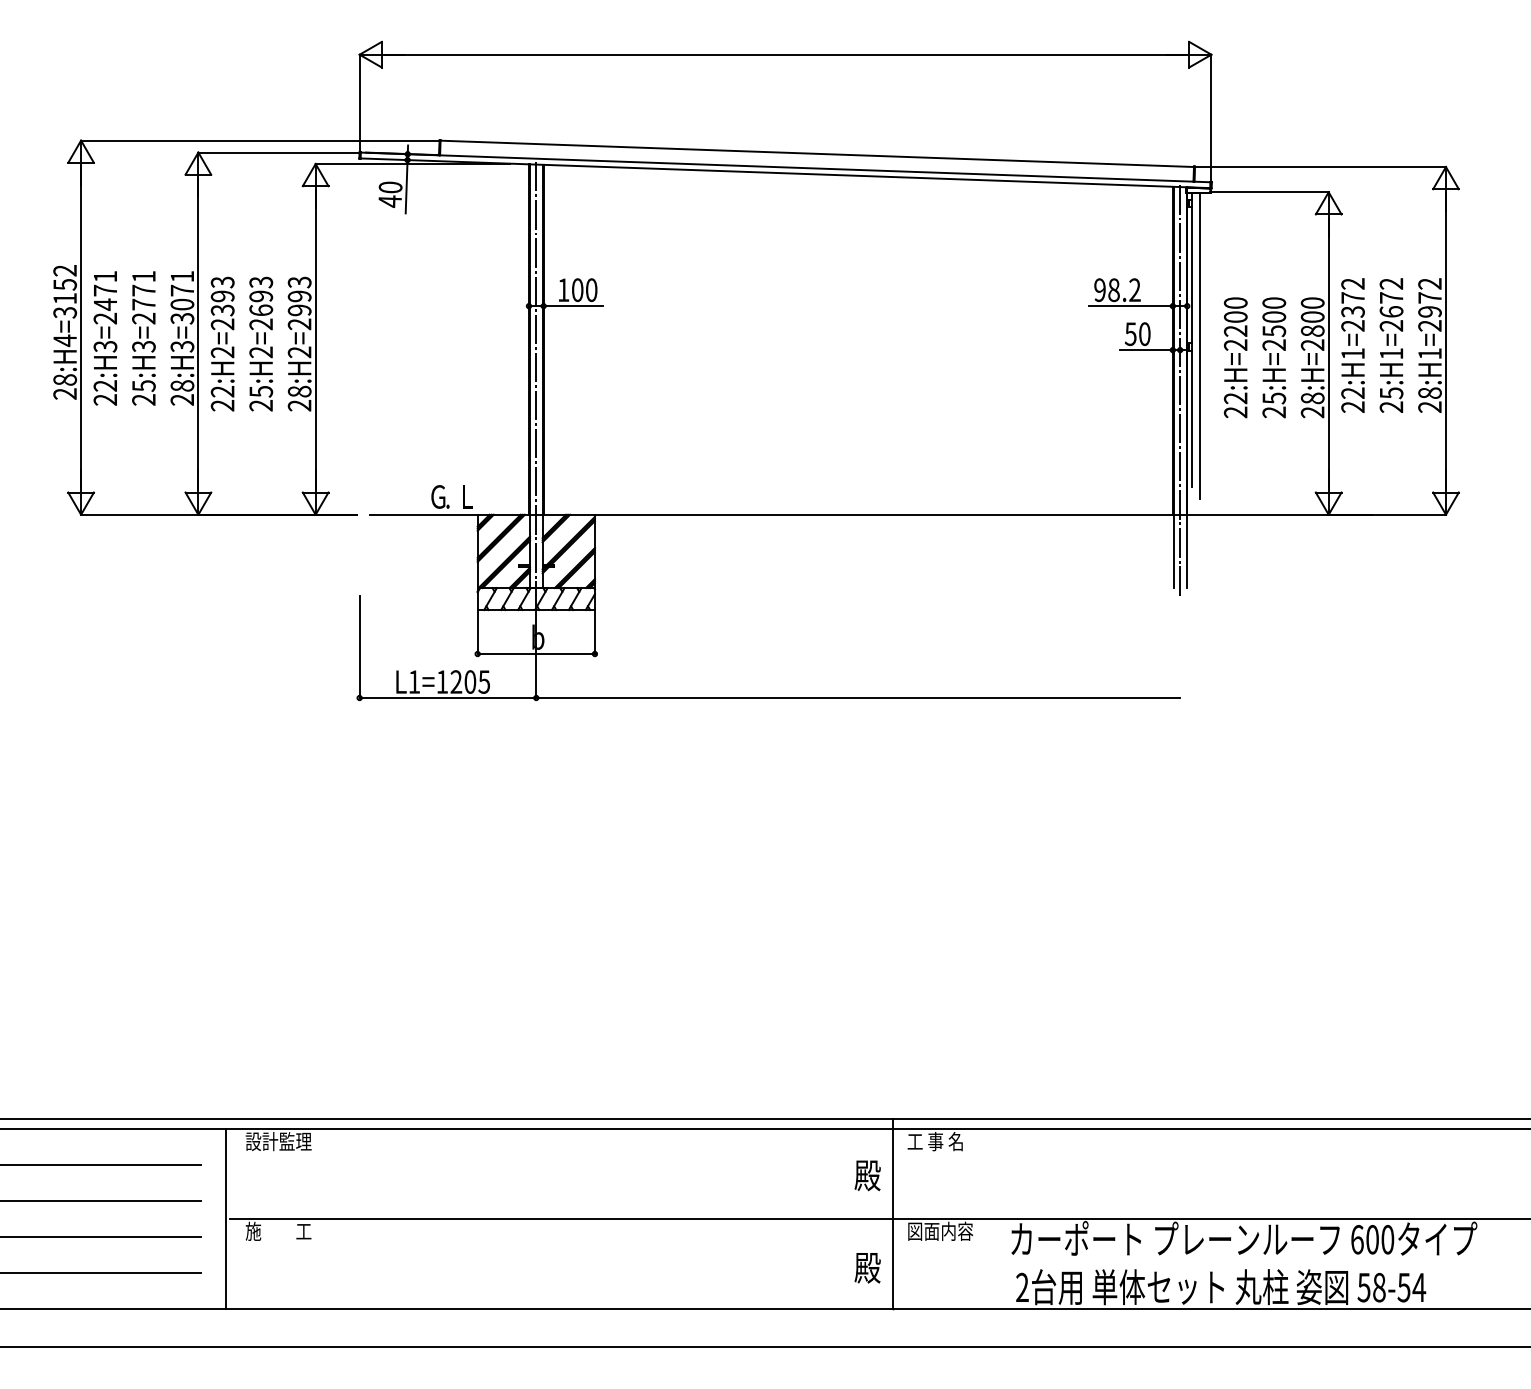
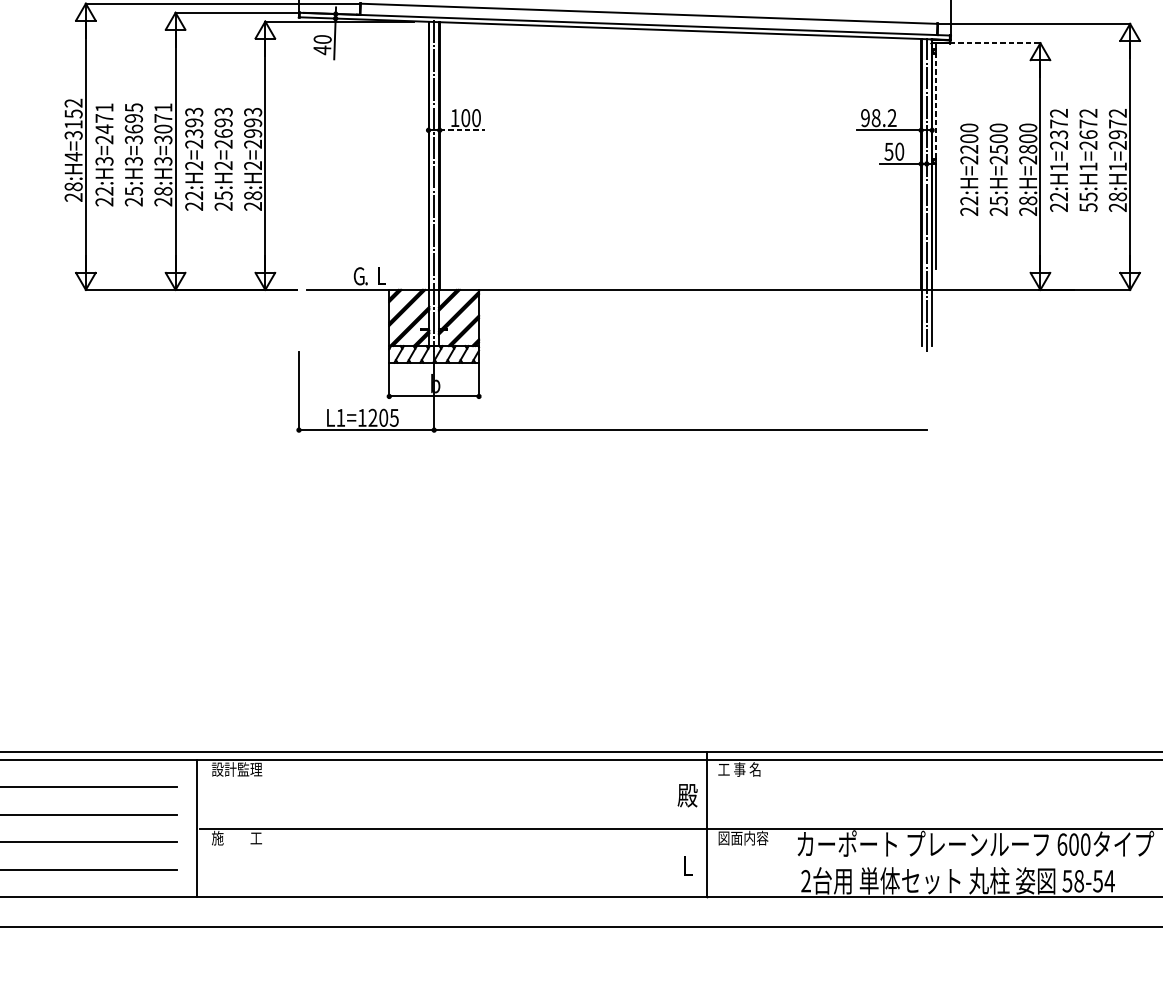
line: (1270, 192) -> (995, 43), solid -> dashed
line: (1191, 274) -> (935, 106), solid -> dashed
text: (143, 297) -> (133, 123), 25:H3=2771 -> 25:H3=3695
line: (573, 306) -> (462, 130), solid -> dashed
line: (1200, 345) -> (942, 160), removed
text: (1391, 407) -> (1088, 207), 25:H1=2672 -> 55:H1=2672
text: (867, 1268) -> (687, 866), 殿 -> L

